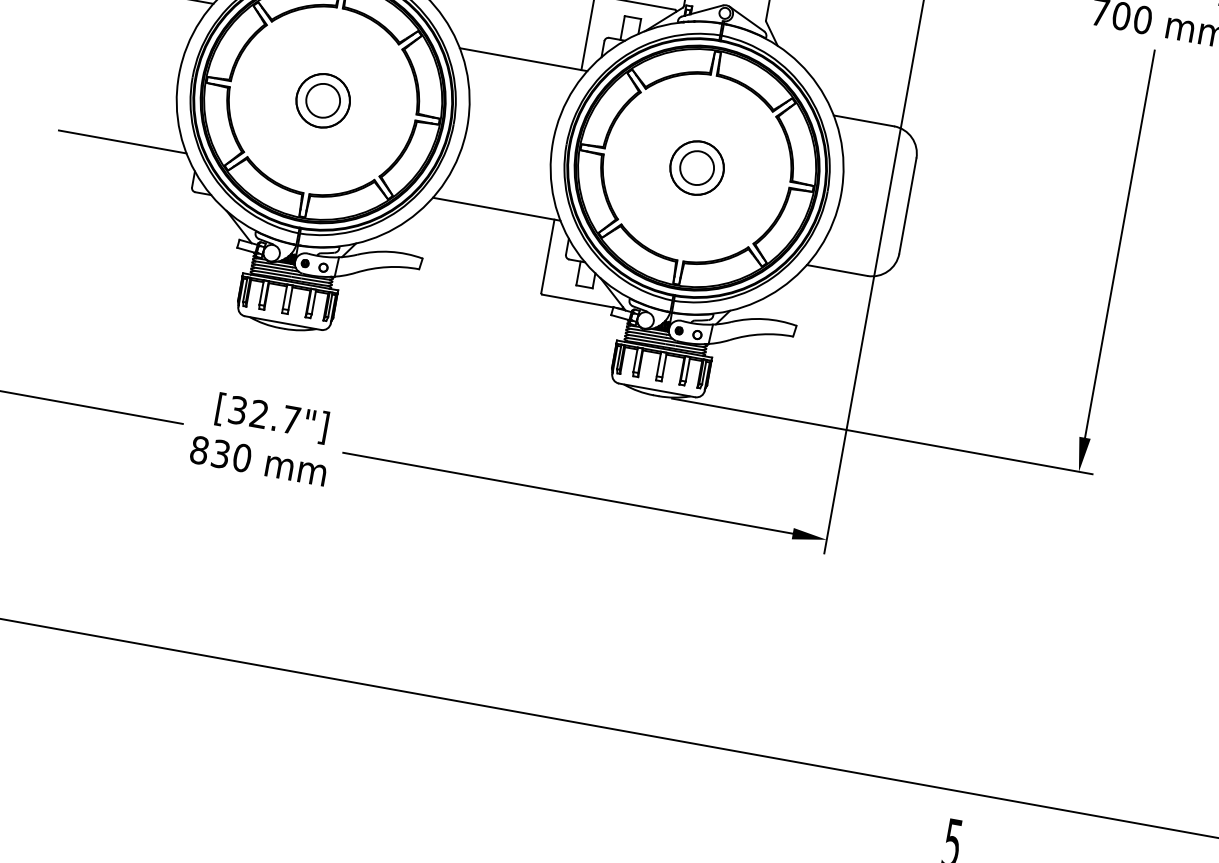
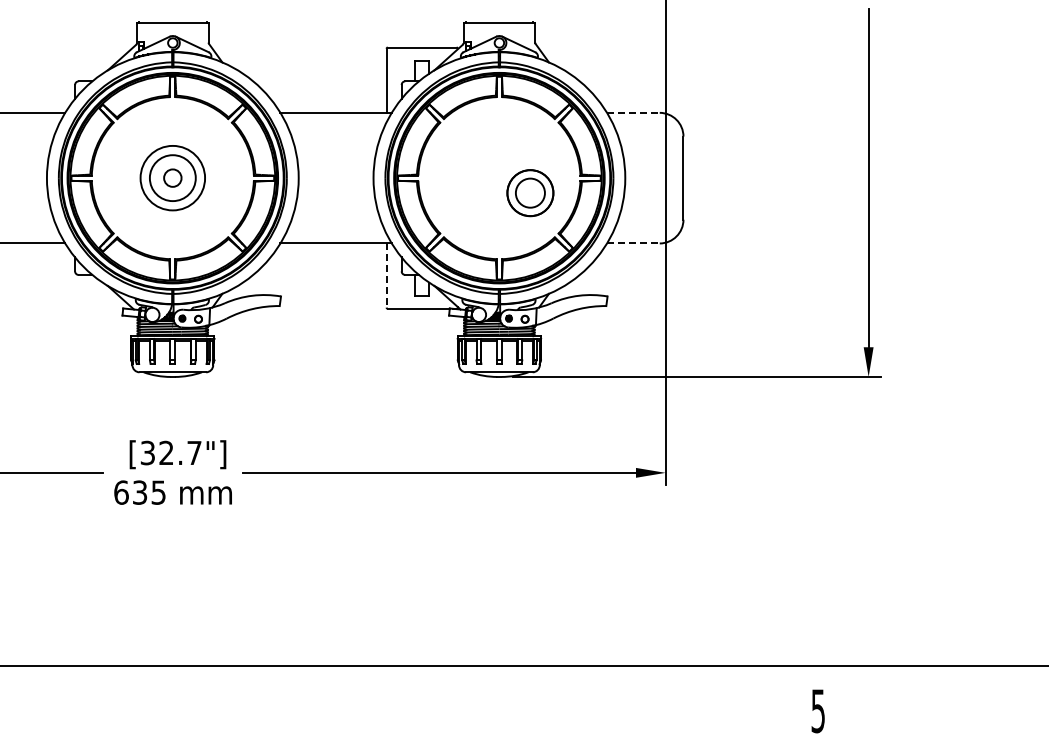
circle: (322, 99) -> (172, 177), size x0.6
circle: (322, 101) -> (172, 178), size x1.4
line: (864, 120) -> (633, 112), solid -> dashed
part: (697, 168) -> (530, 193), moved
line: (547, 257) -> (386, 276), solid -> dashed
line: (837, 270) -> (633, 243), solid -> dashed
text: (221, 454) -> (140, 492), 830 -> 635

